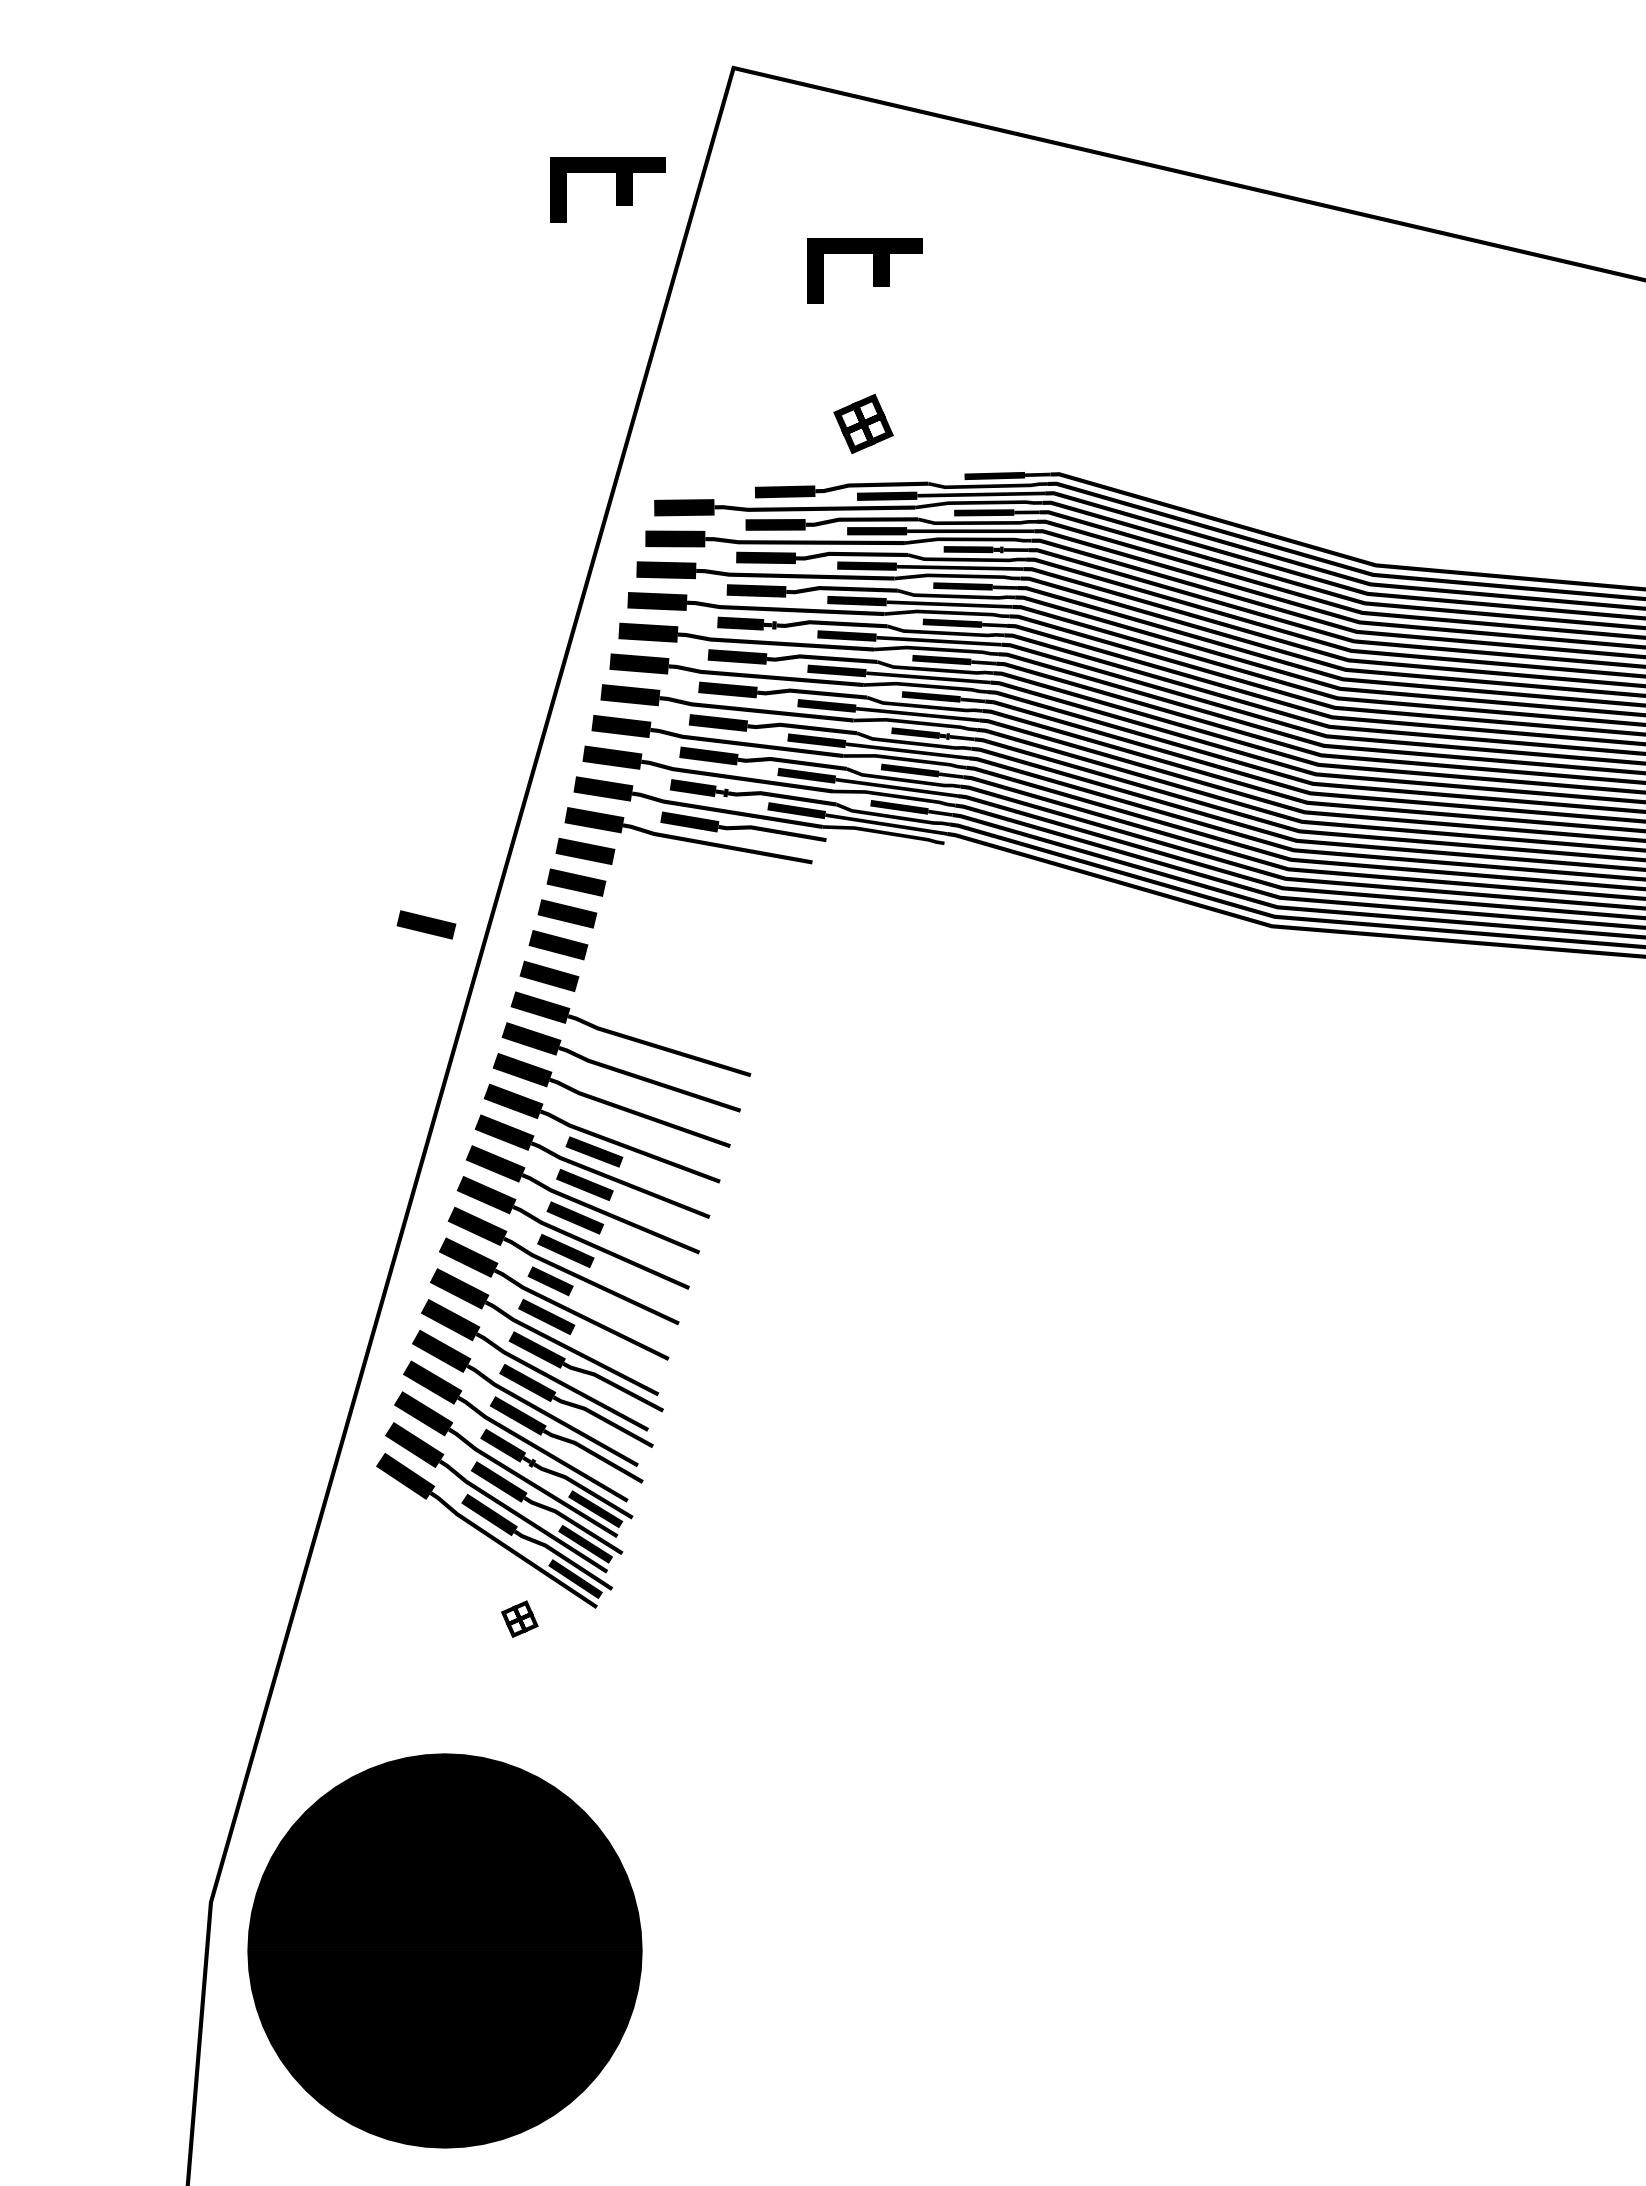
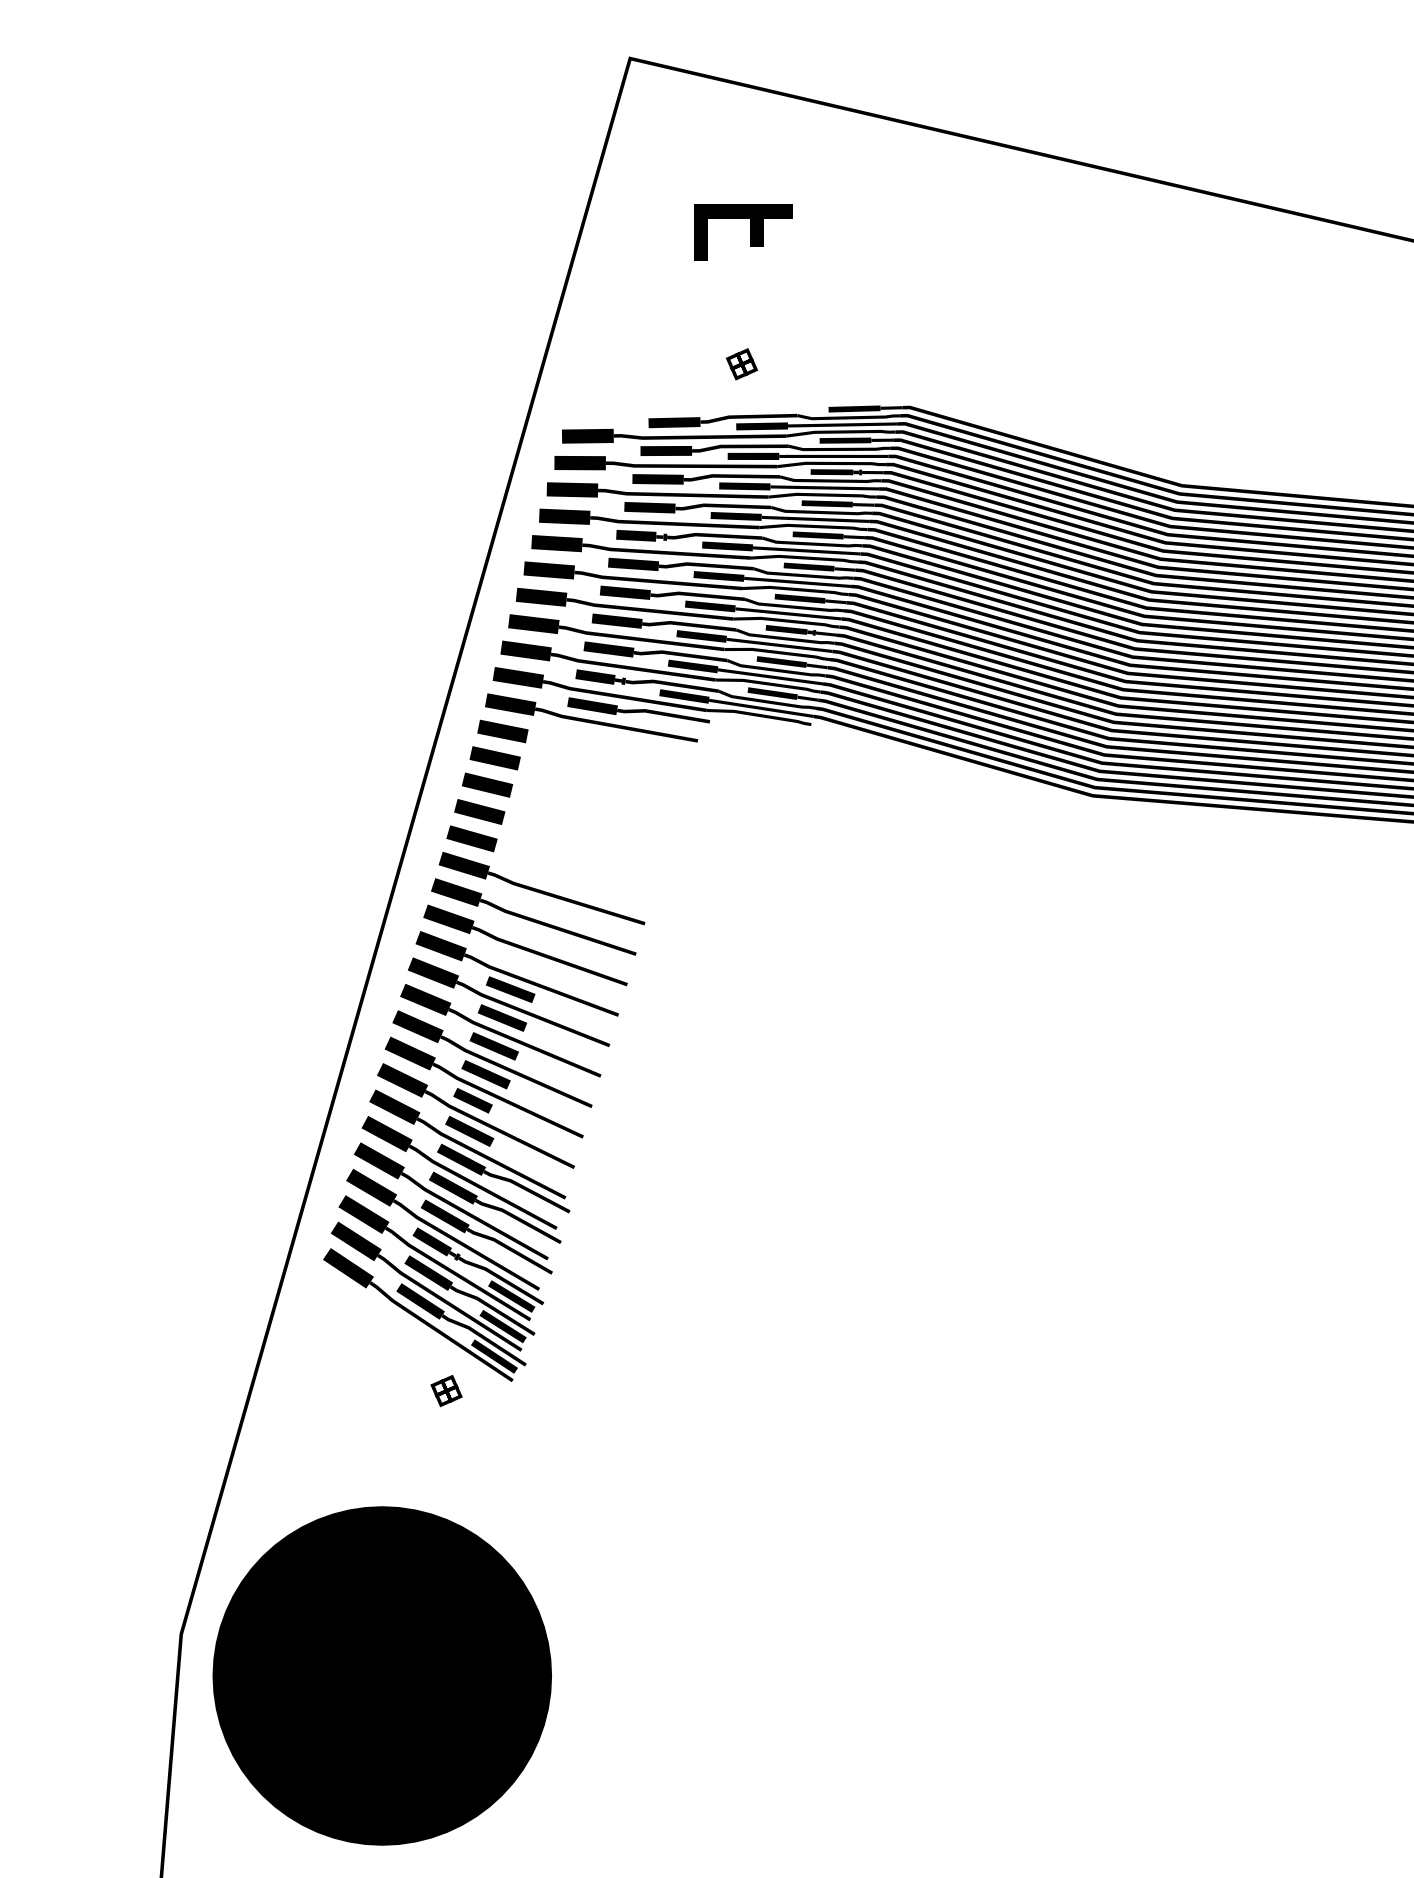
part: (616, 189) -> (529, 162), removed
part: (863, 423) -> (741, 363), size x0.62
line: (426, 924) -> (366, 794), removed

